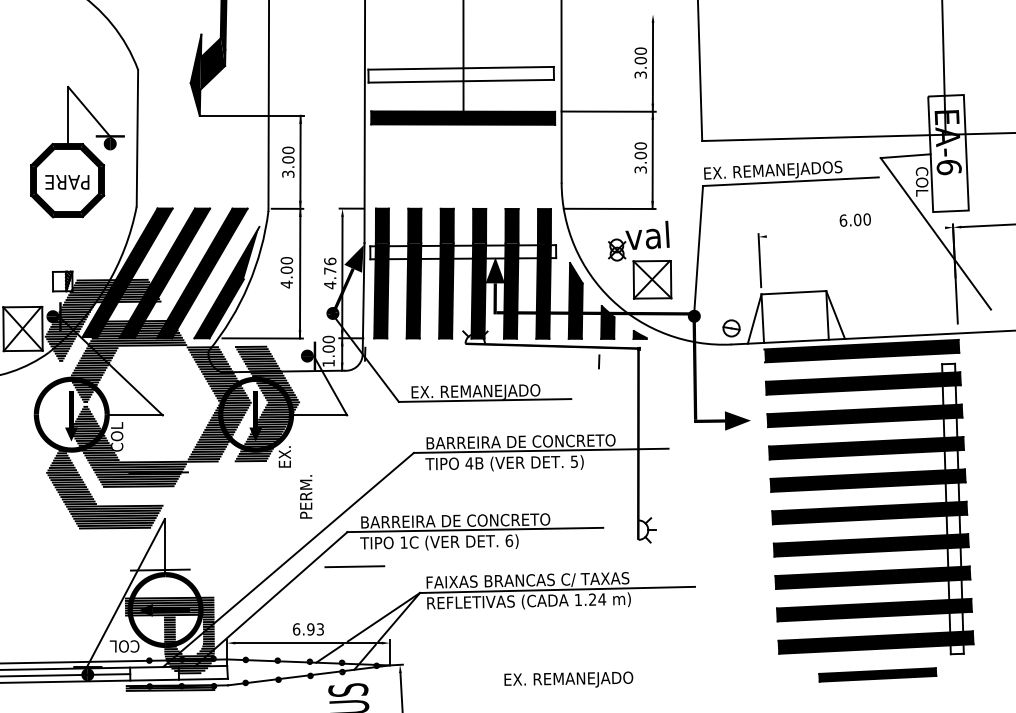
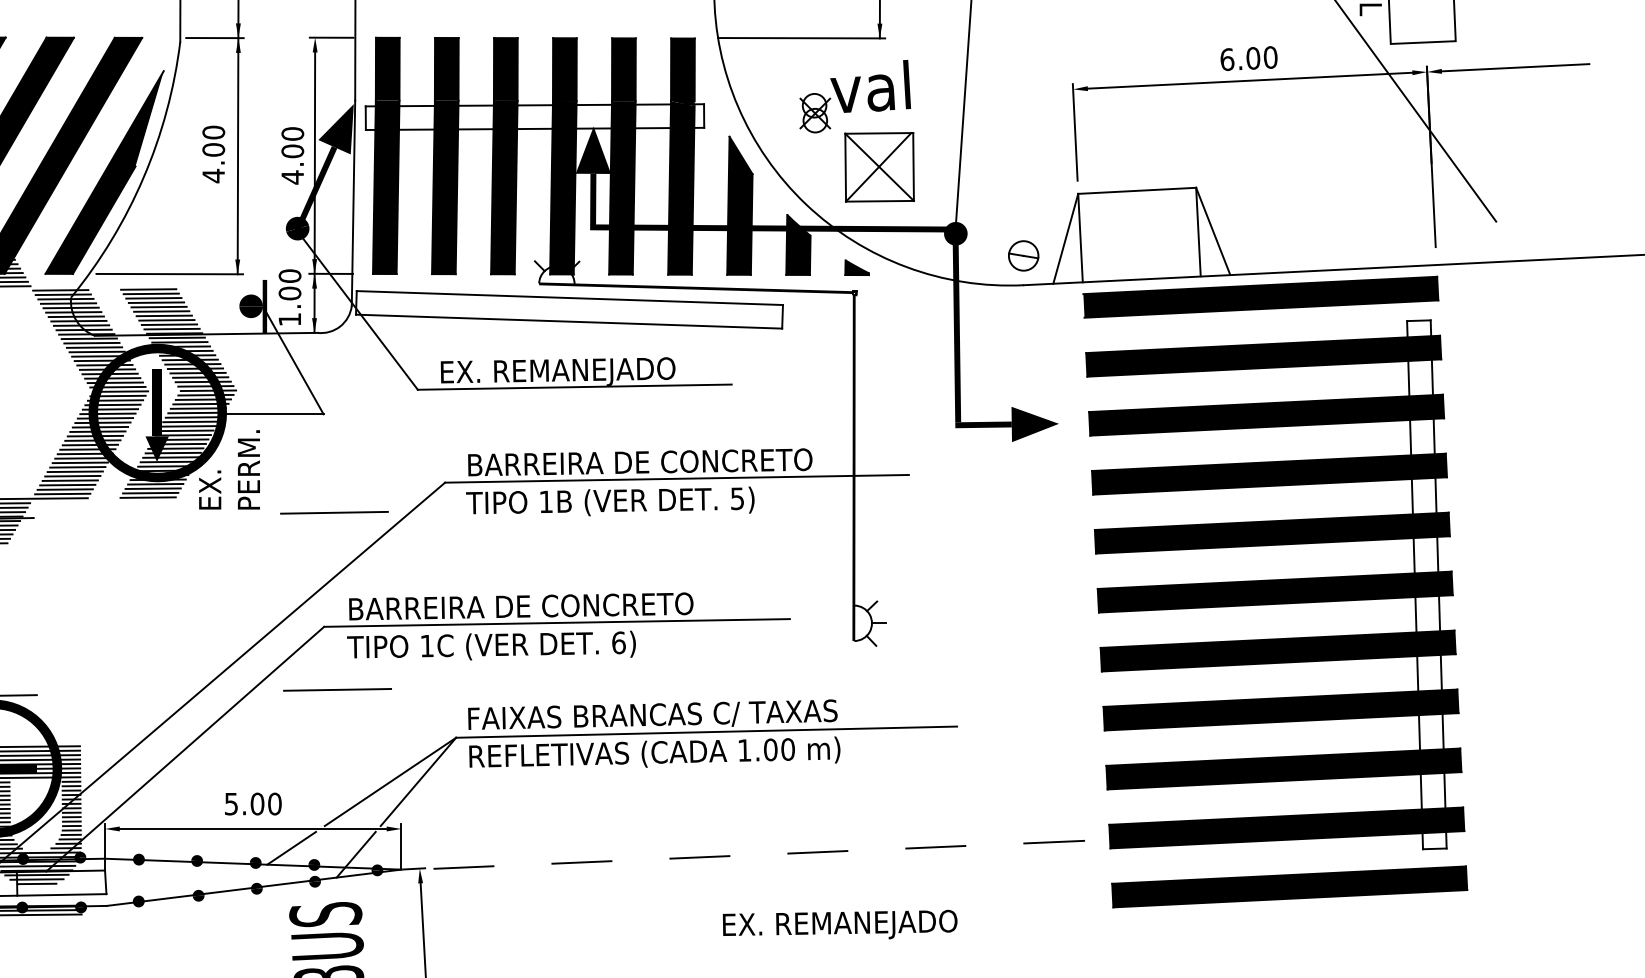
line: (855, 231) -> (1249, 79), added
text: (330, 265) -> (293, 141), 4.76 -> 4.00
line: (482, 351) -> (570, 297), added
line: (481, 364) -> (568, 321), added
text: (469, 463) -> (546, 501), 4B -> 1B
line: (352, 469) -> (333, 512), added
text: (306, 496) -> (249, 469), moved
text: (597, 599) -> (779, 749), 1.24 -> 1.00
text: (308, 629) -> (253, 804), 6.93 -> 5.00
line: (747, 650) -> (1052, 842), added
line: (683, 652) -> (936, 846), added
line: (618, 655) -> (817, 851), added
line: (553, 658) -> (699, 857), added
line: (488, 661) -> (580, 862), added
line: (424, 663) -> (464, 866), added
part: (877, 674) -> (1289, 886), size x1.67
text: (568, 679) -> (839, 924), moved

